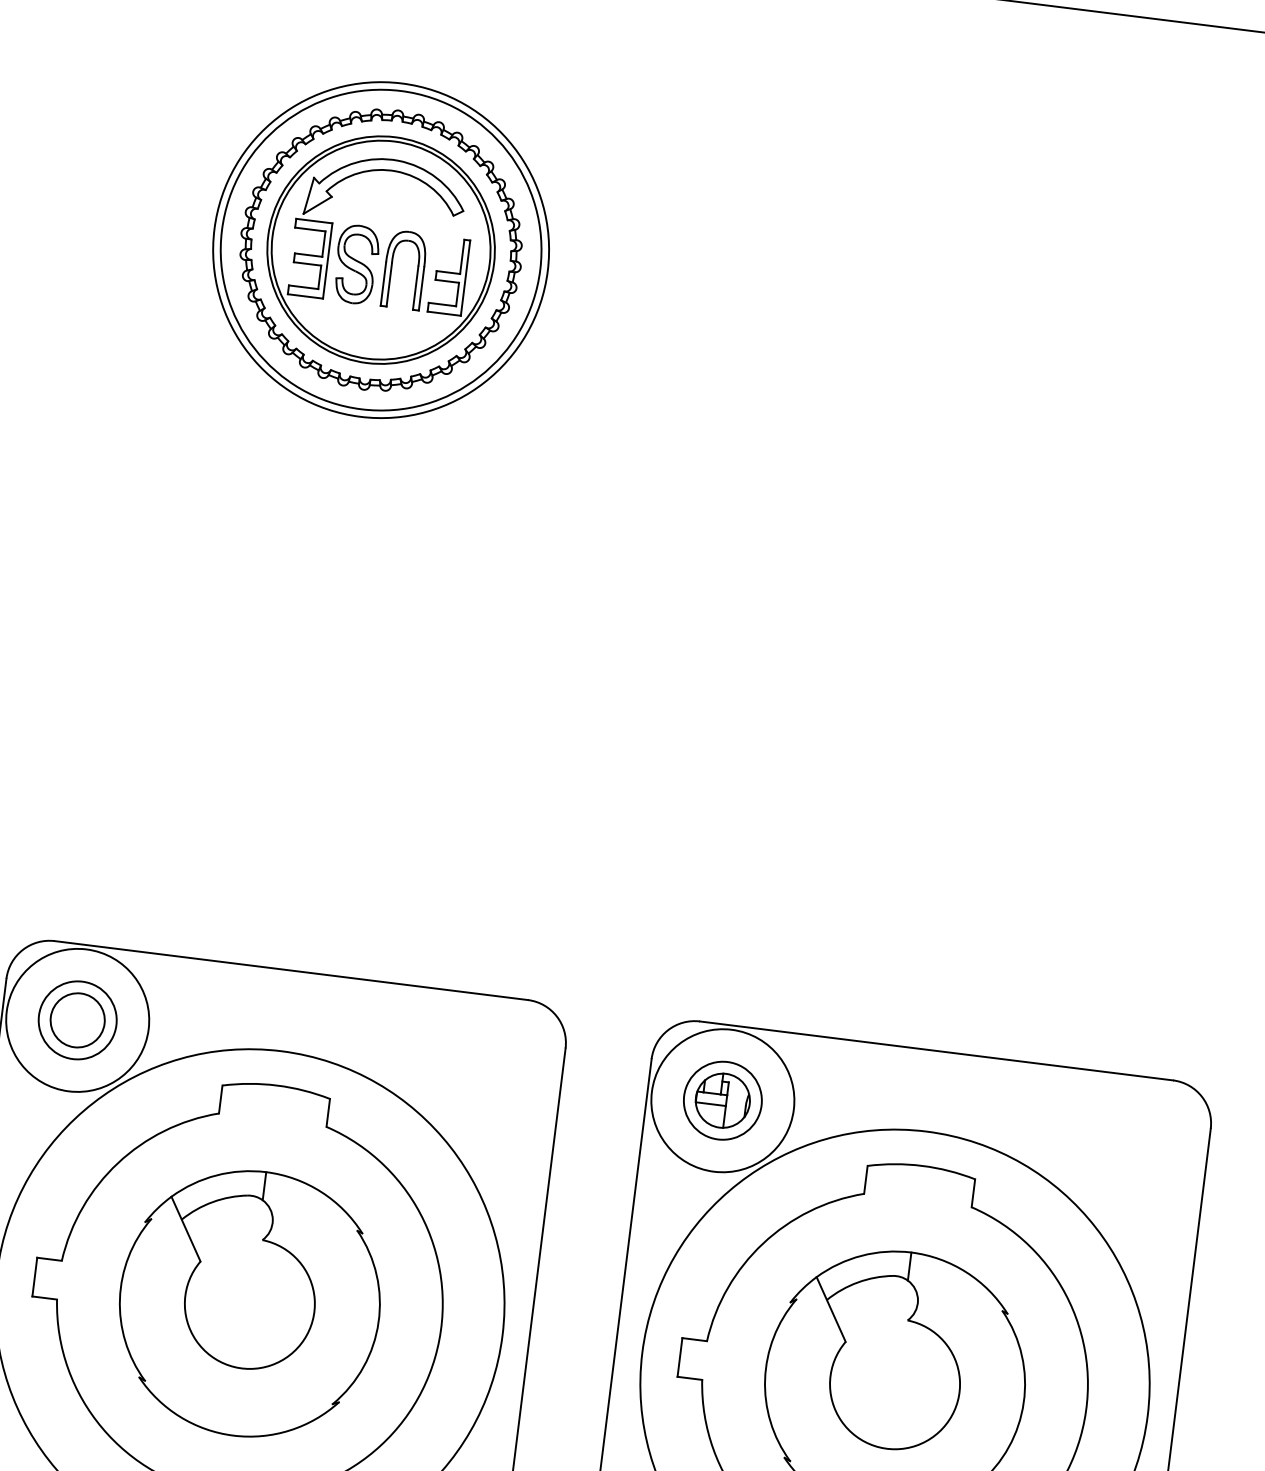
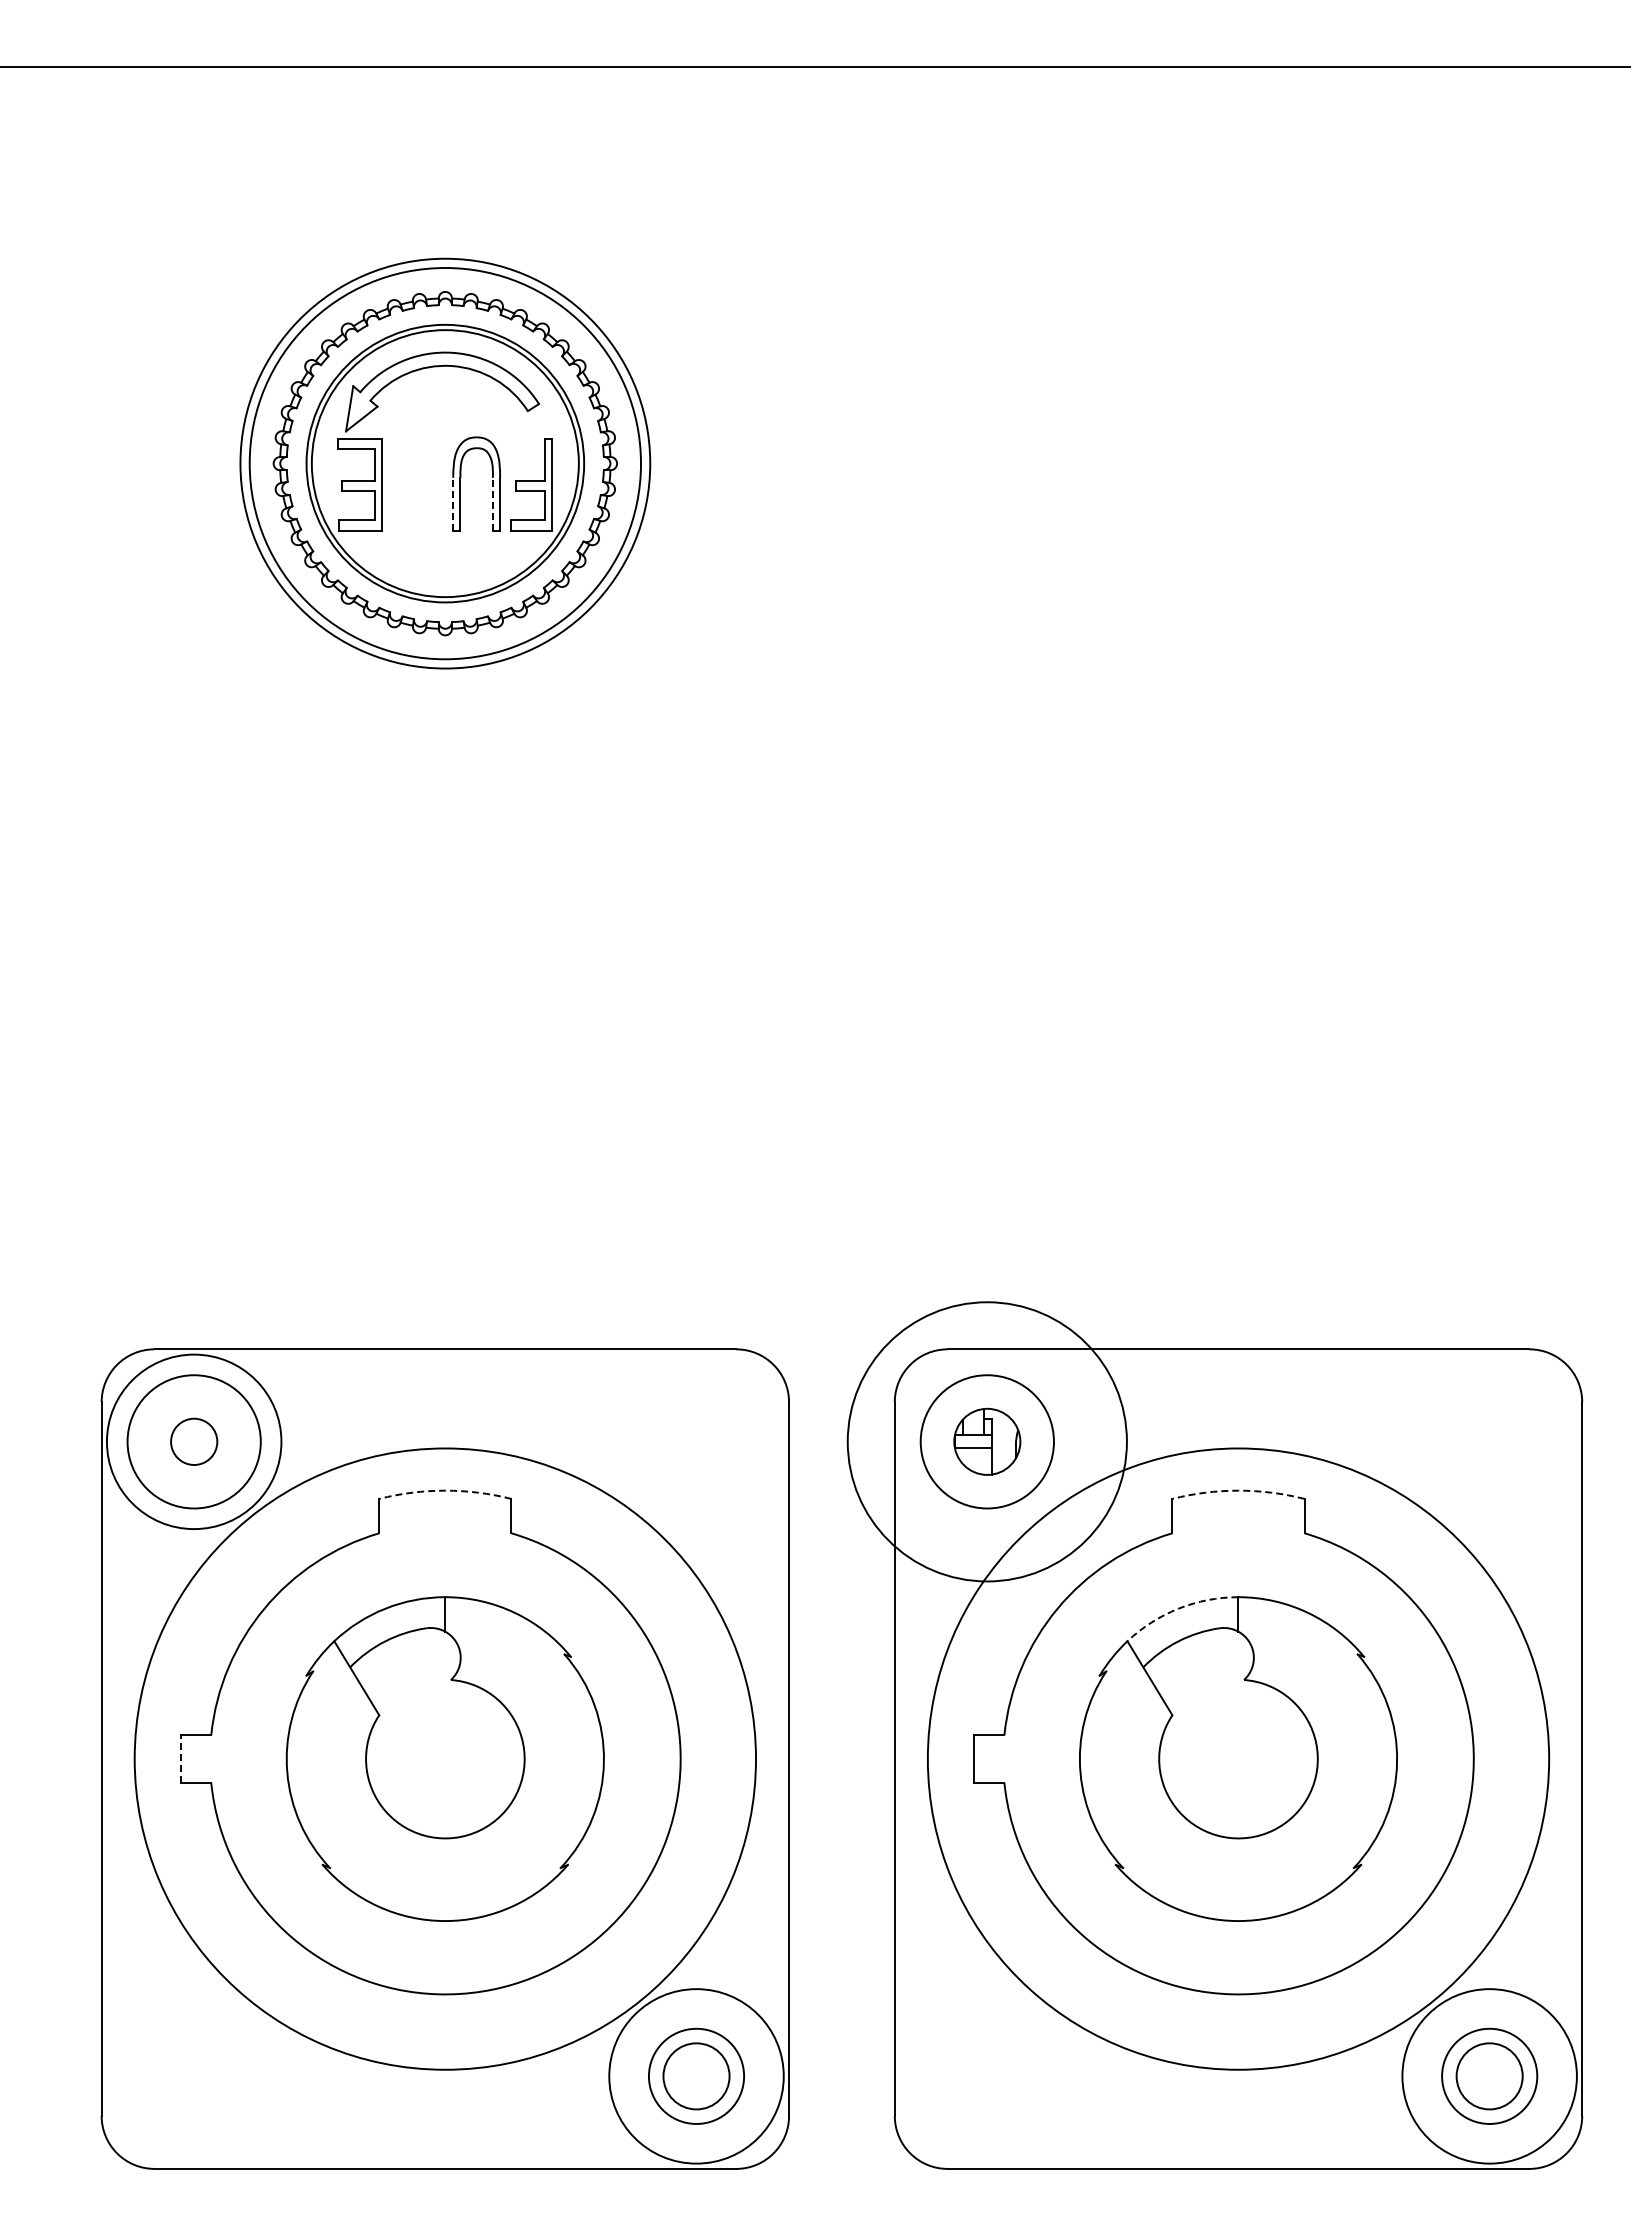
part: (356, 264) -> (417, 484), removed
line: (383, 284) -> (453, 504), solid -> dashed
line: (415, 288) -> (492, 504), solid -> dashed
circle: (77, 1020) -> (193, 1441), size x1.4
circle: (78, 1020) -> (194, 1441), size x0.7
arc: (277, 1085) -> (445, 1490), solid -> dashed
circle: (722, 1100) -> (986, 1441), size x1.4
circle: (723, 1100) -> (987, 1441), size x1.6
arc: (922, 1165) -> (1238, 1490), solid -> dashed
arc: (861, 1255) -> (1178, 1608), solid -> dashed
line: (34, 1277) -> (180, 1759), solid -> dashed

